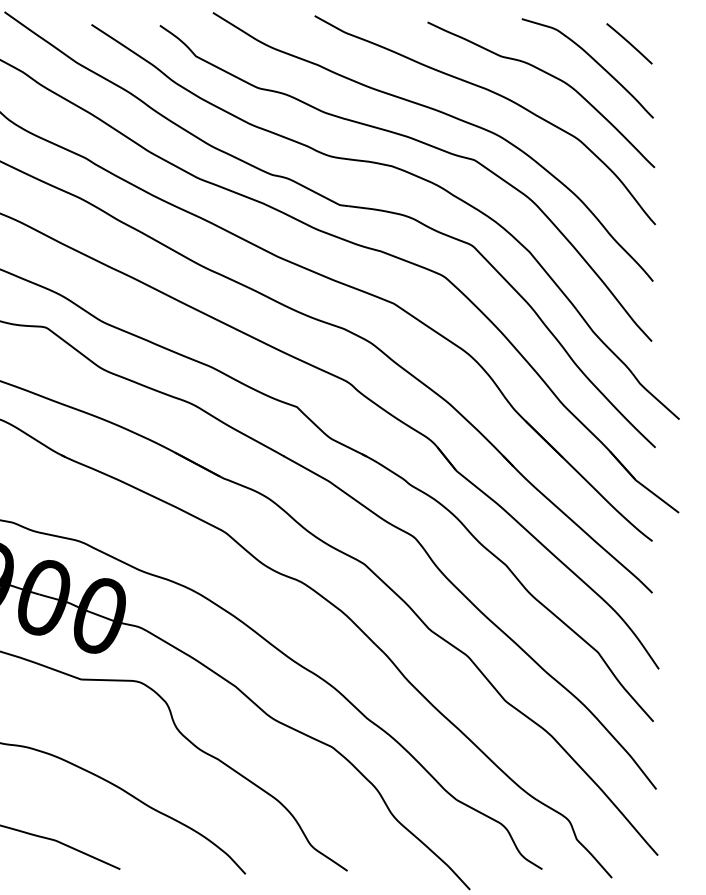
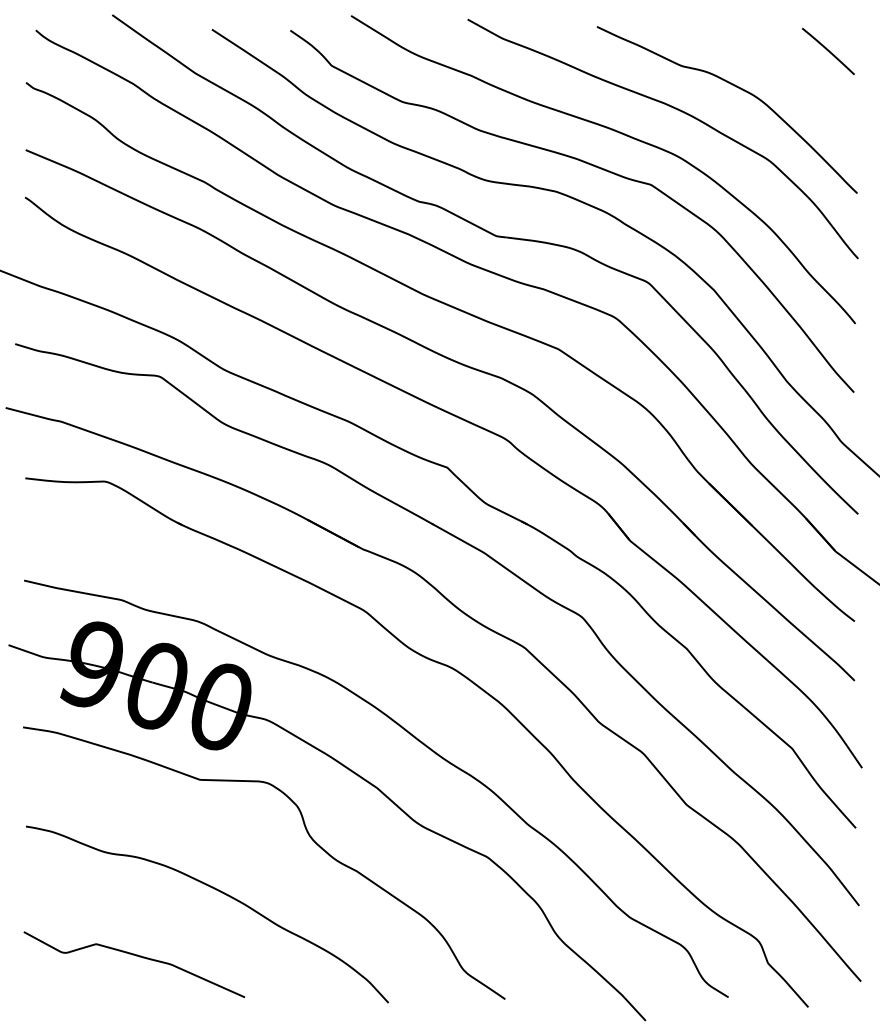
curve: (594, 61) -> (788, 71), removed

